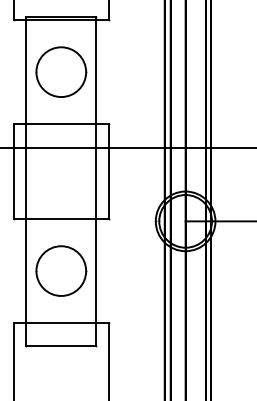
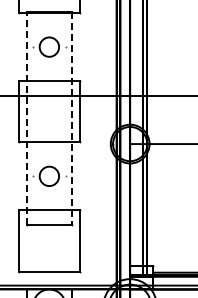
circle: (61, 71) -> (49, 46), size x0.6
line: (26, 182) -> (26, 118), solid -> dashed
line: (96, 182) -> (72, 118), solid -> dashed
circle: (61, 271) -> (49, 176), size x0.6

